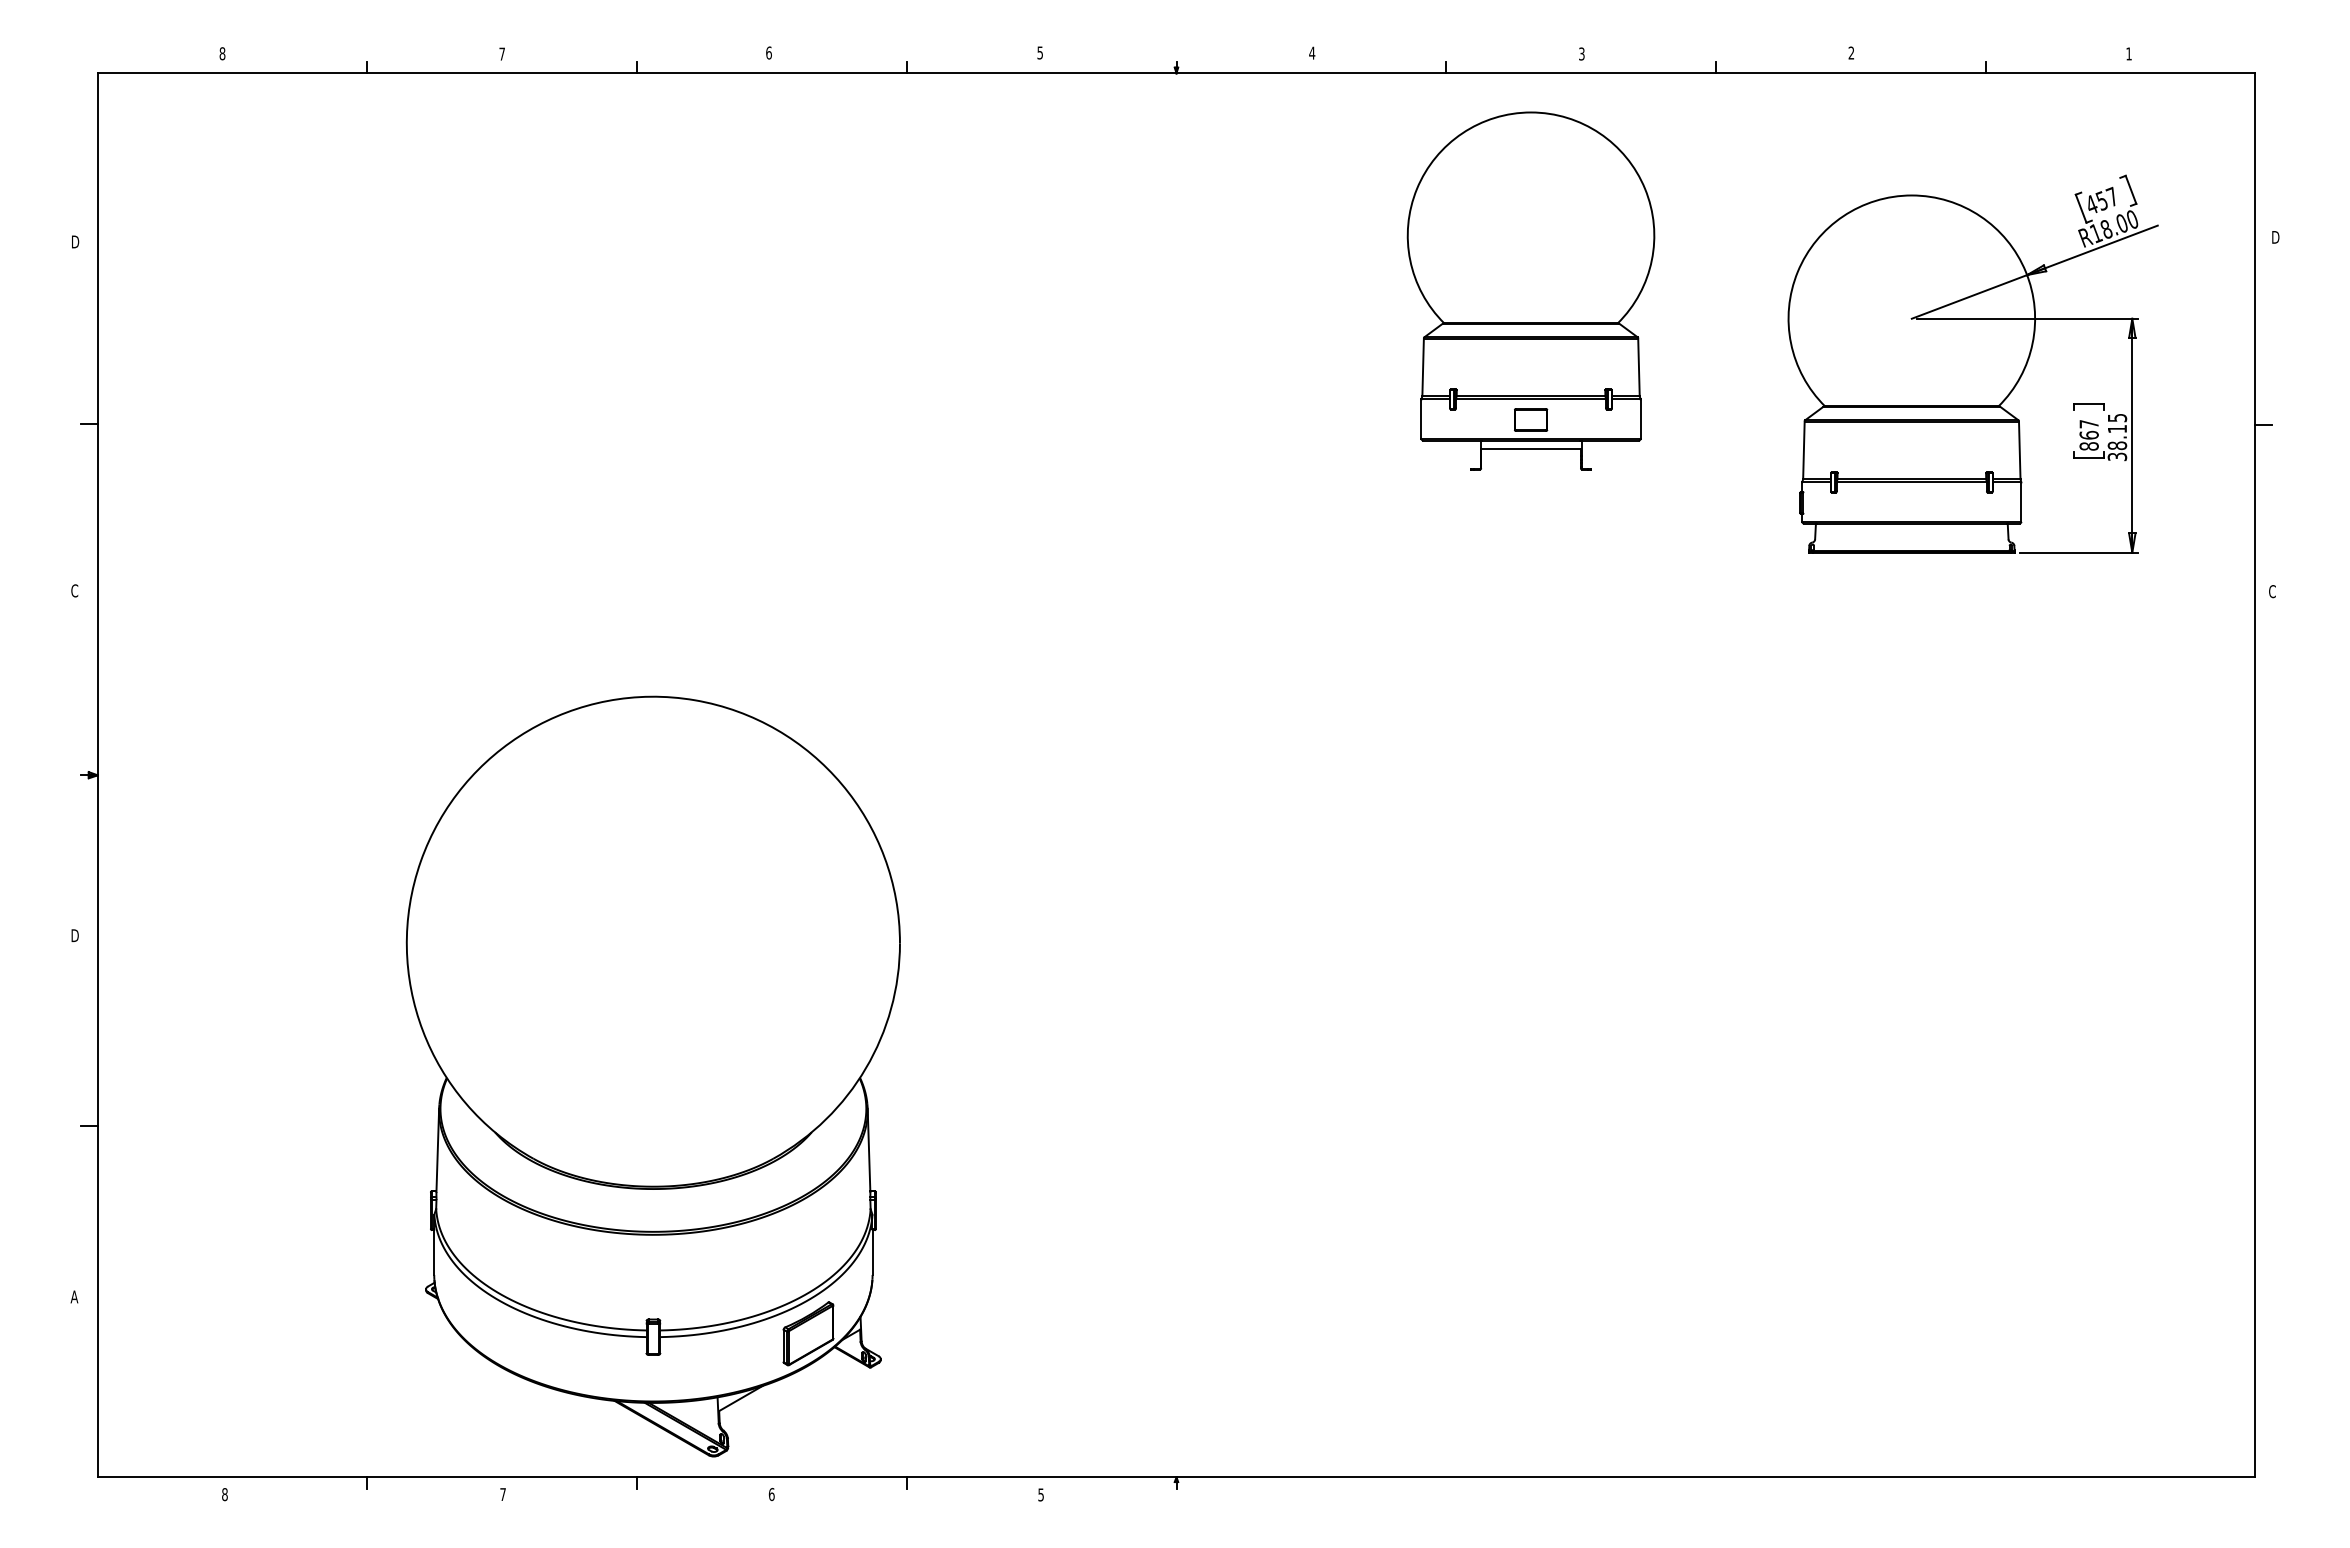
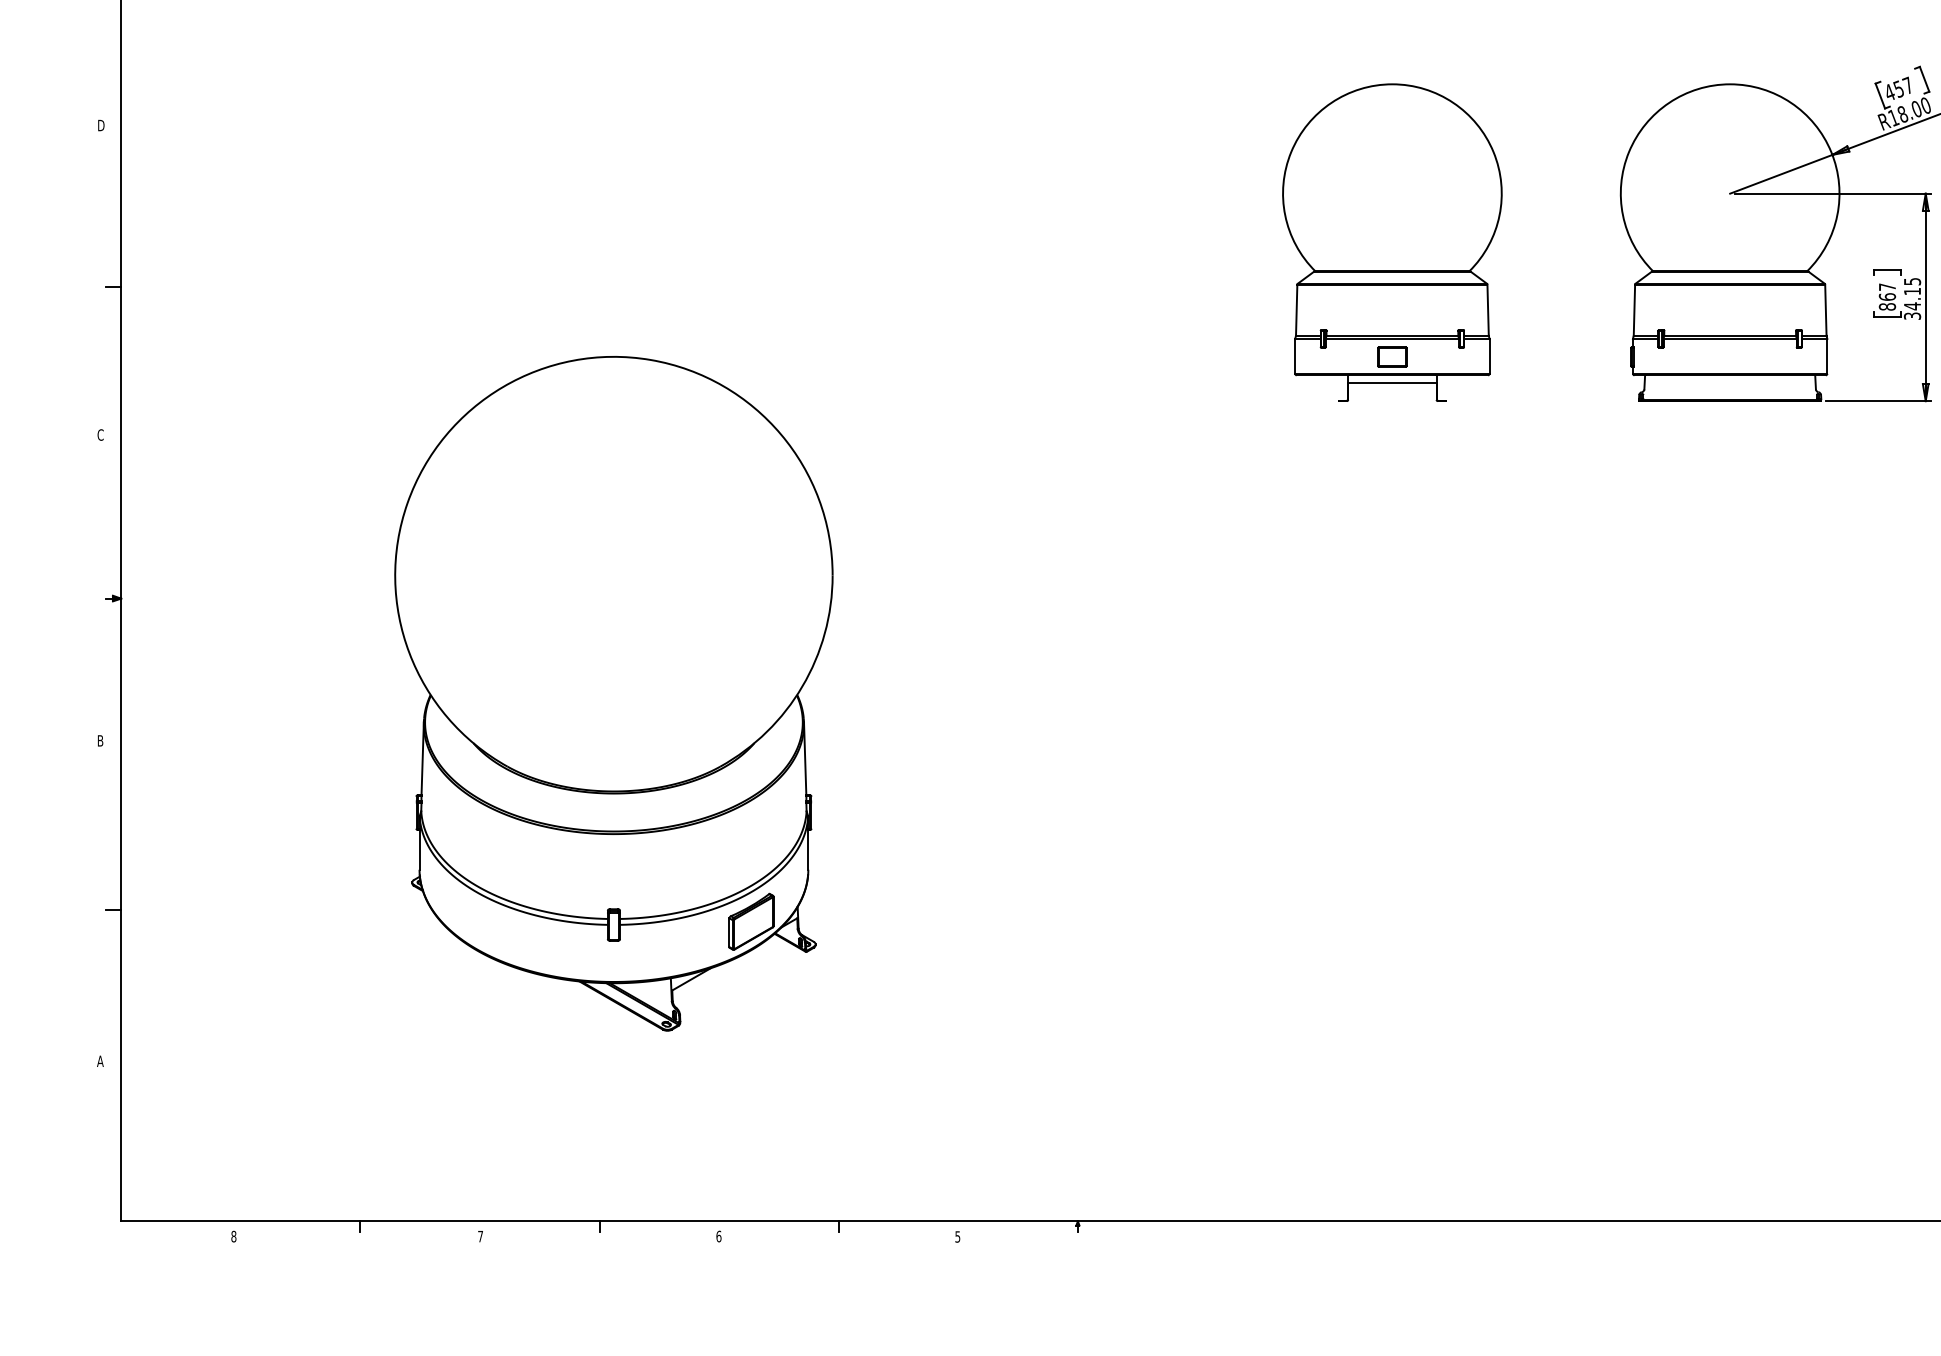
part: (1530, 290) -> (1391, 242), moved
text: (2117, 445) -> (1912, 306), 38.15 -> 34.15
text: (75, 935) -> (101, 740), D -> B
part: (652, 1076) -> (613, 693), moved

